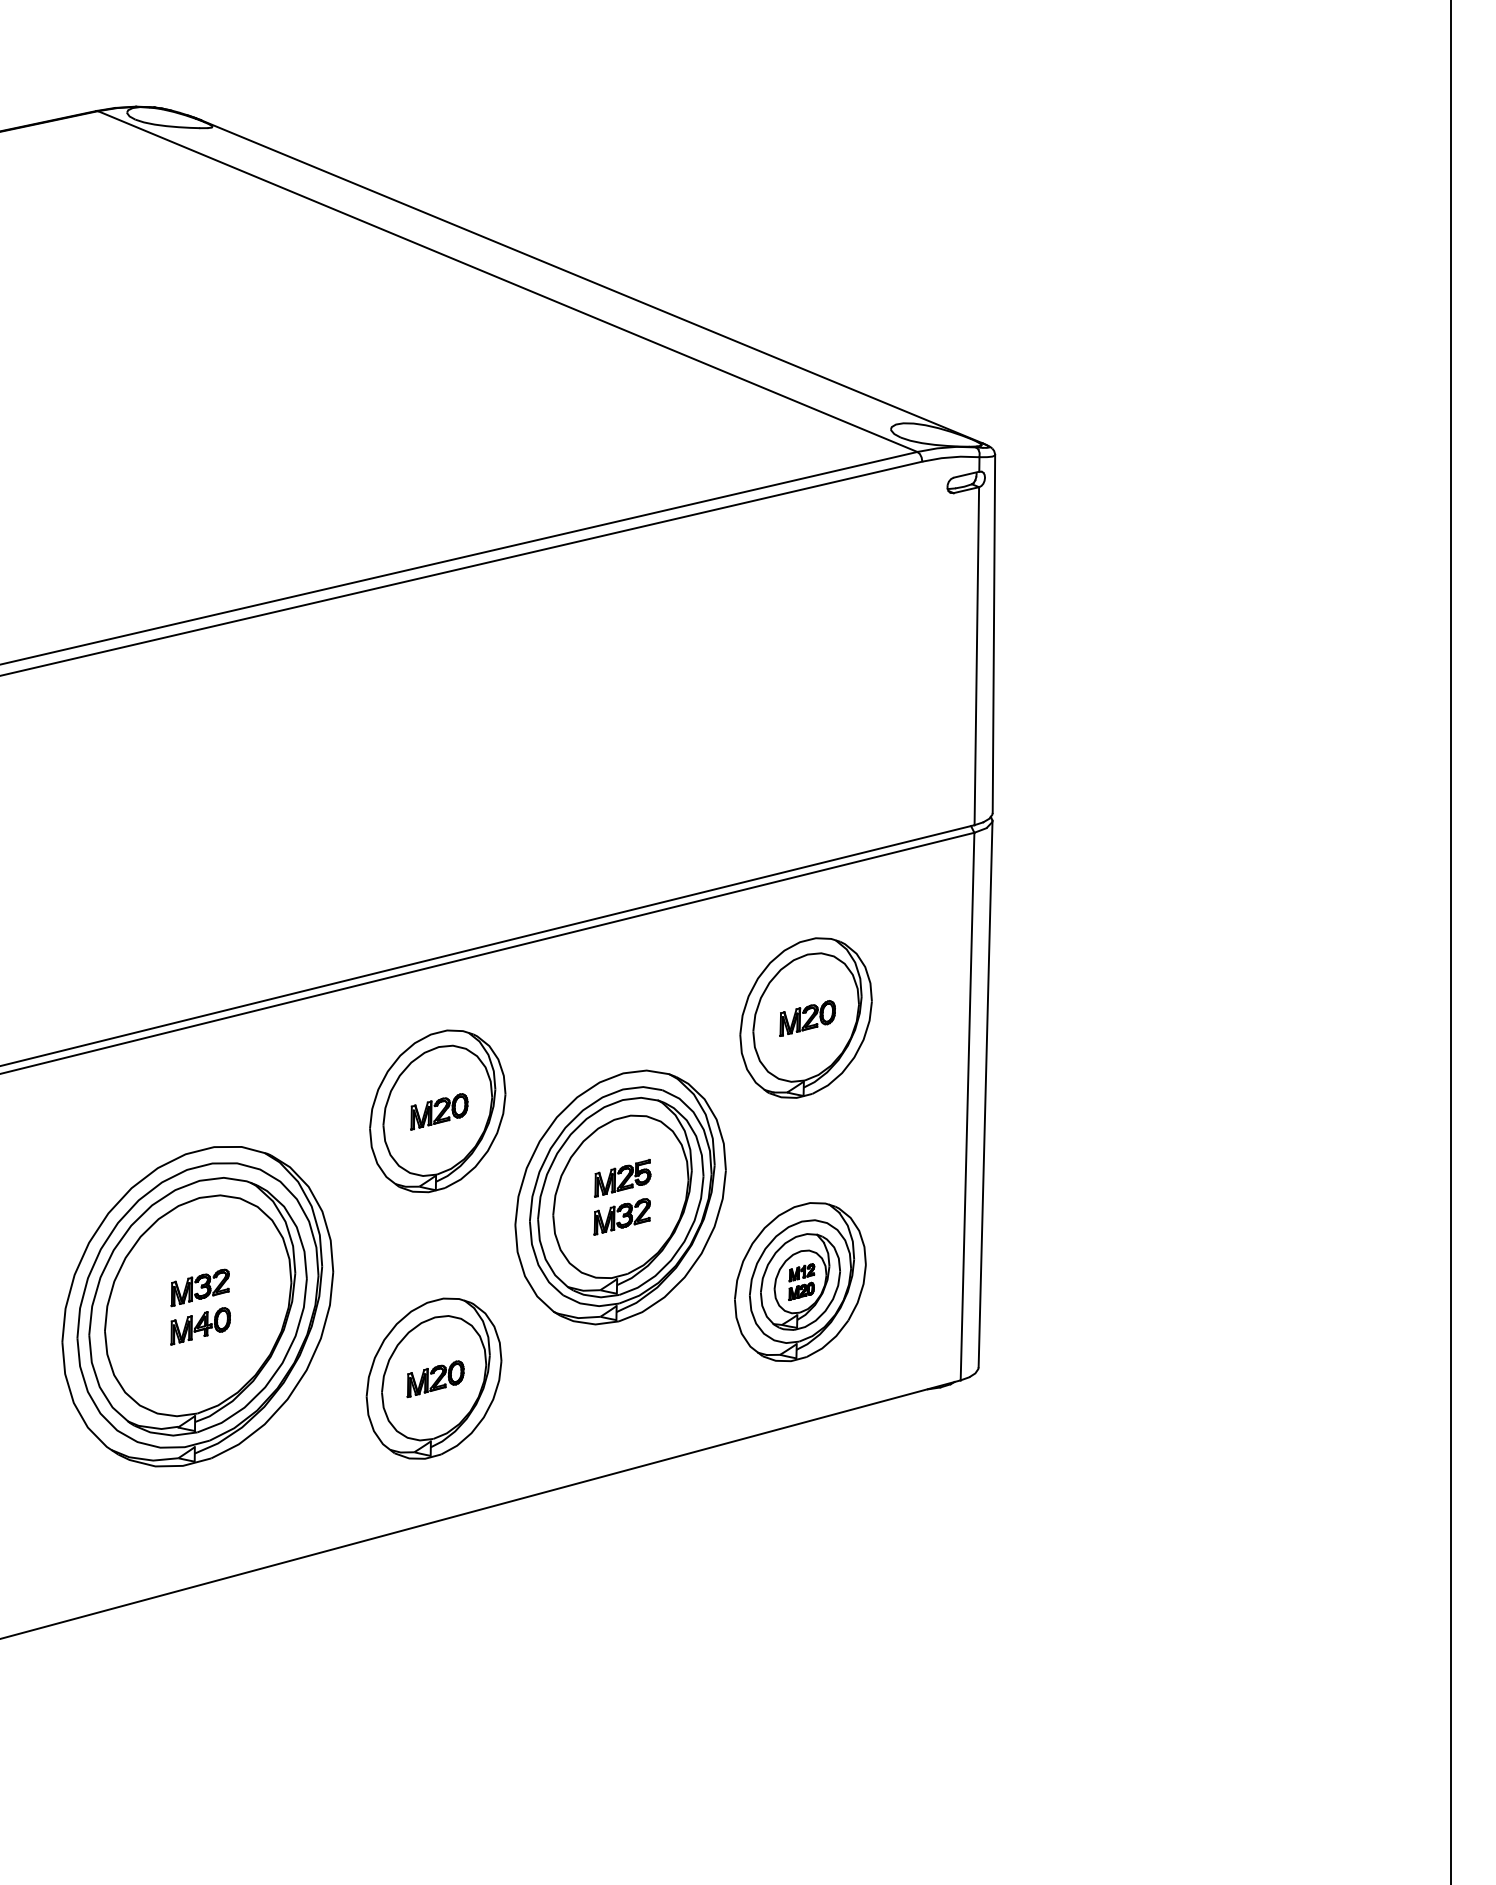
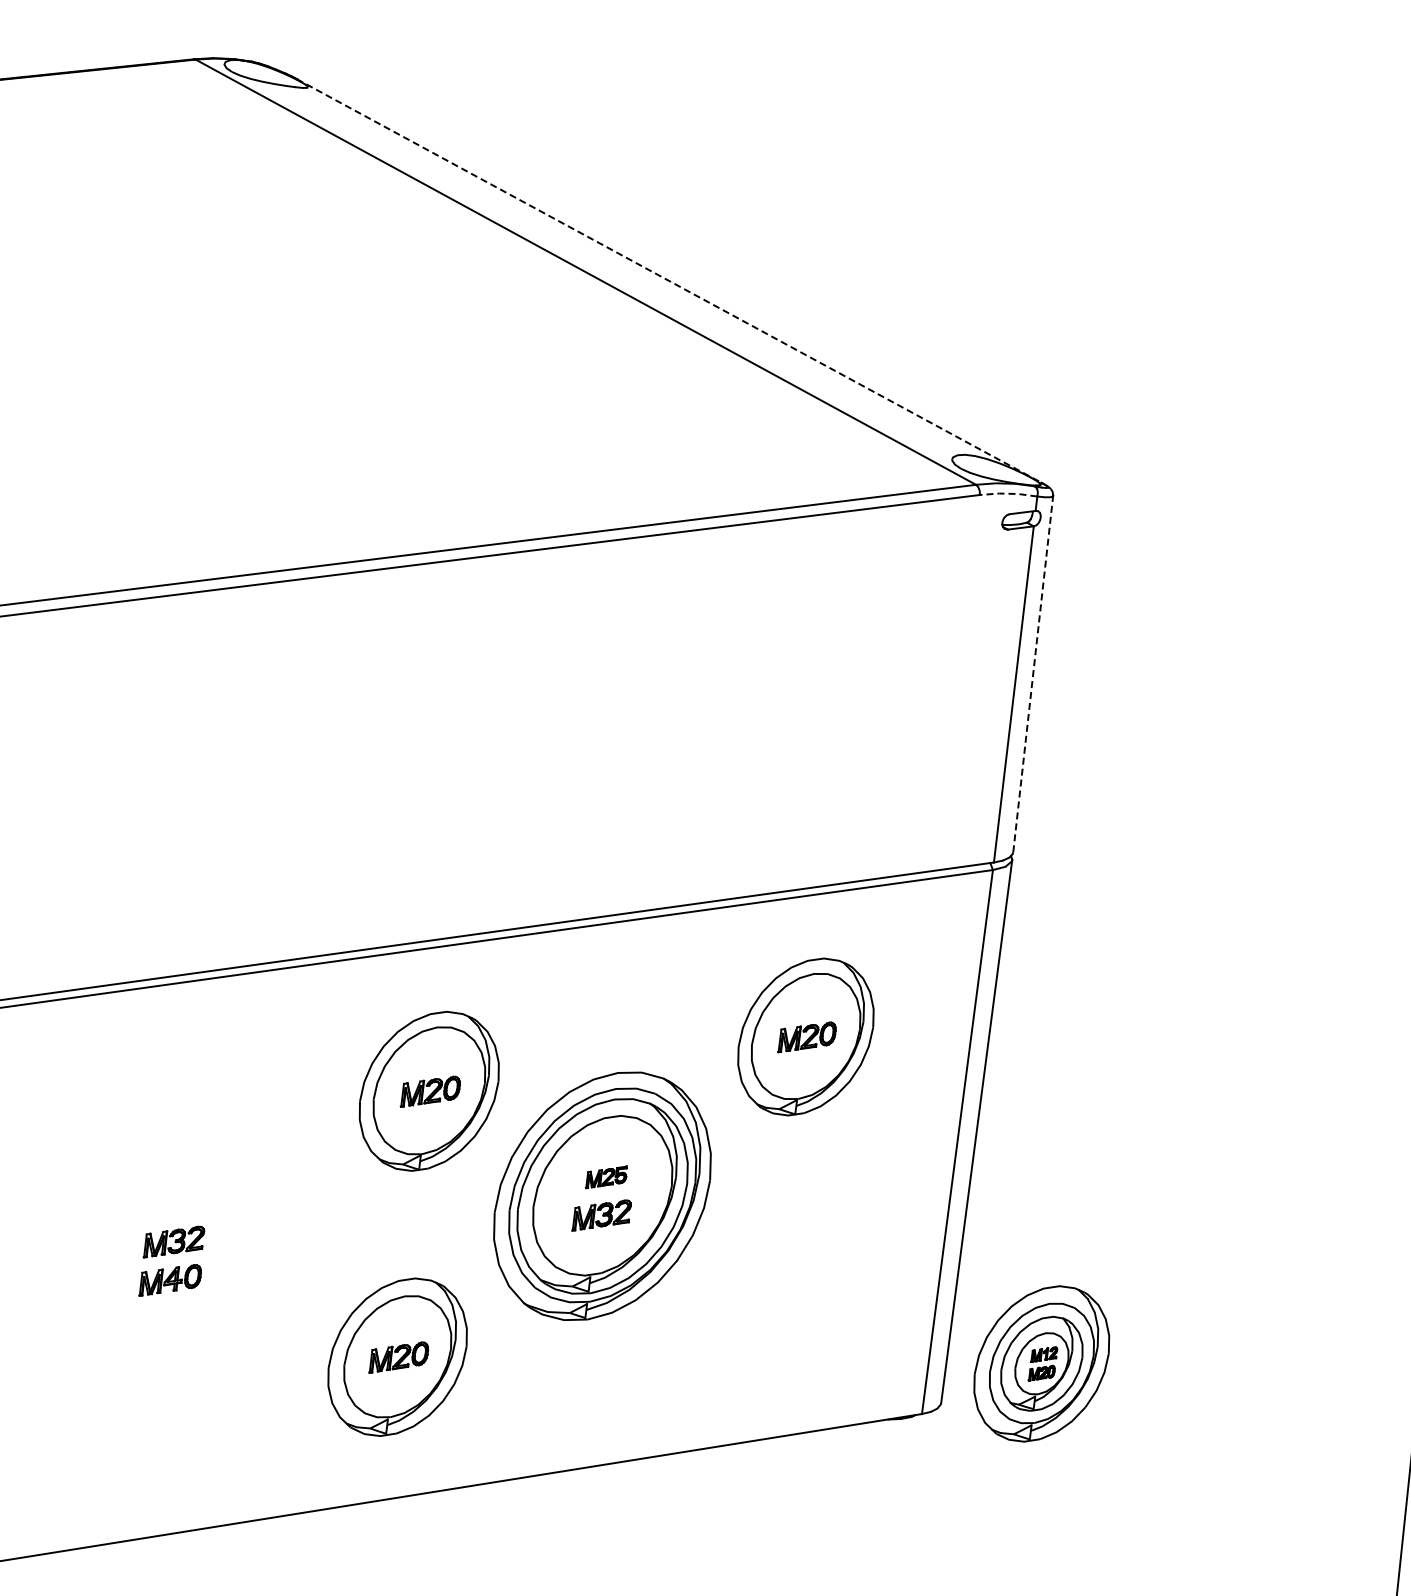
line: (592, 281) -> (670, 281), solid -> dashed
line: (950, 457) -> (1008, 493), solid -> dashed
line: (993, 633) -> (1032, 673), solid -> dashed
part: (622, 1177) -> (606, 1176), size x0.7
part: (800, 1282) -> (1041, 1364), moved
part: (197, 1306) -> (169, 1260), removed

